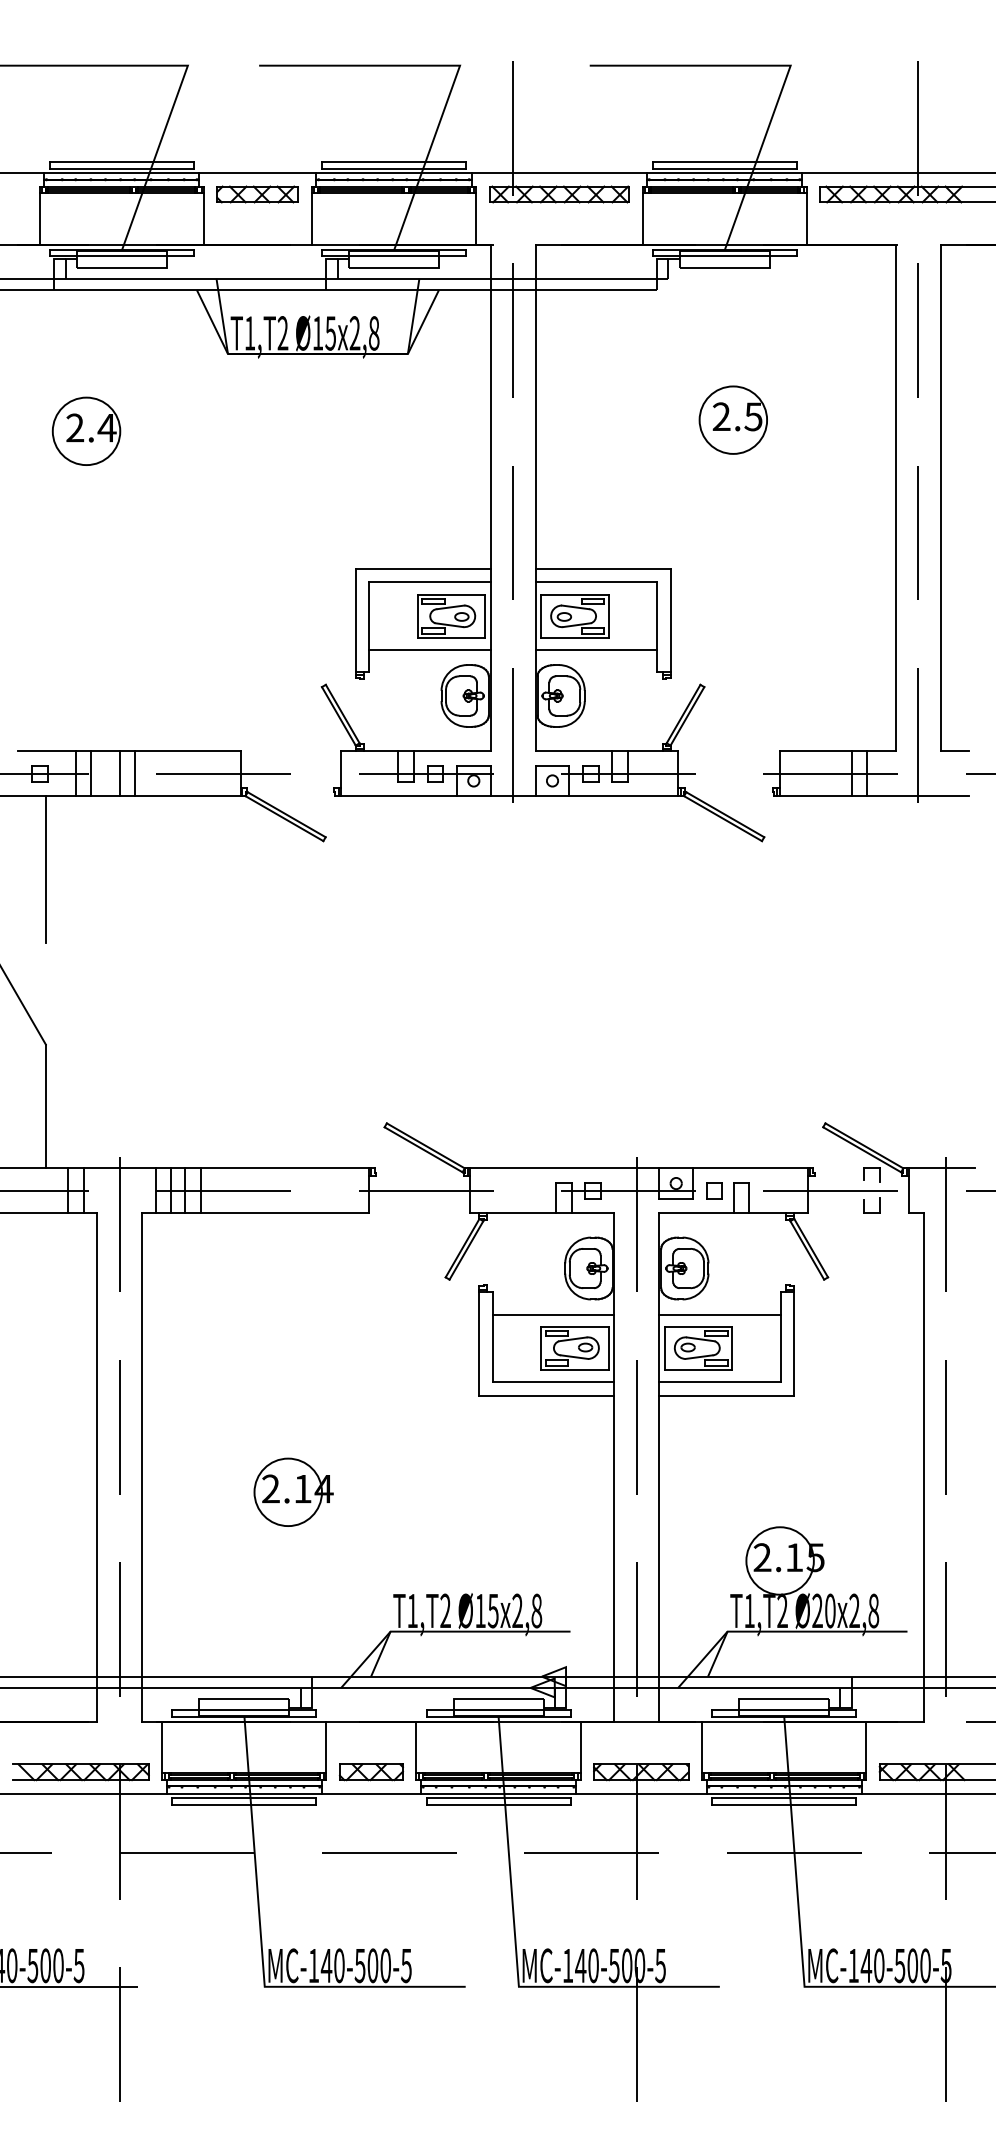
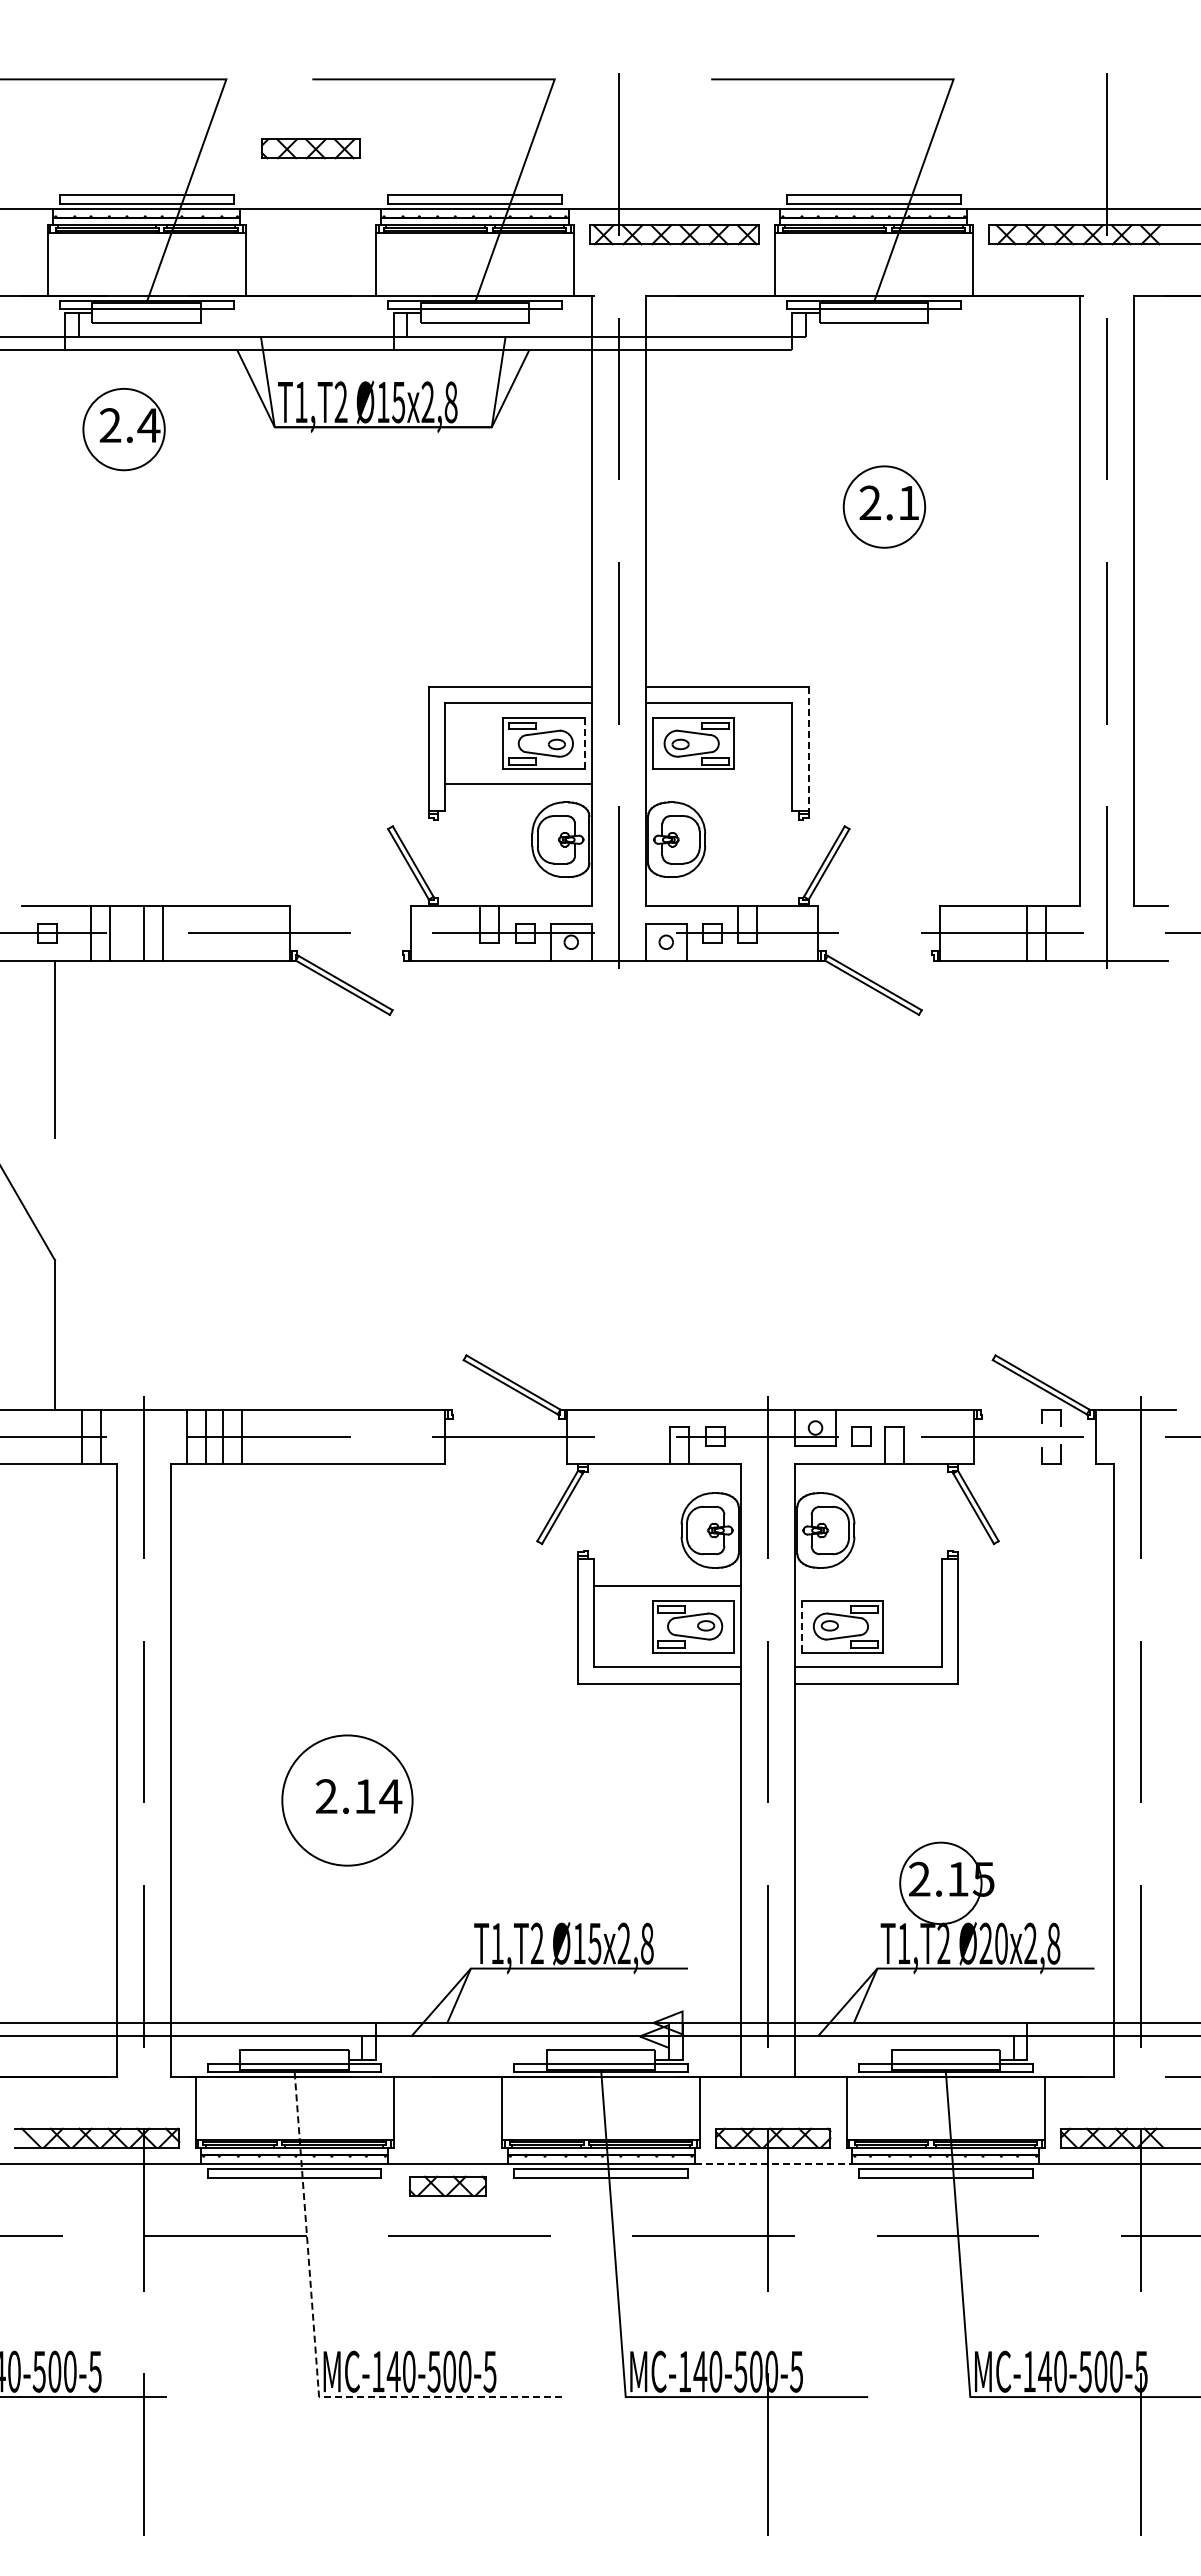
part: (257, 194) -> (310, 148), moved
text: (753, 417) -> (908, 503), 2.5 -> 2.1
part: (86, 431) -> (123, 429), moved
line: (484, 616) -> (584, 743), solid -> dashed
line: (670, 621) -> (808, 749), solid -> dashed
line: (595, 650) -> (718, 784), removed
line: (720, 1314) -> (868, 1586), removed
line: (664, 1348) -> (801, 1626), solid -> dashed
circle: (288, 1492) -> (347, 1800), size x1.6
part: (371, 1771) -> (447, 2185), moved
line: (641, 1794) -> (773, 2164), solid -> dashed
line: (261, 1952) -> (315, 2355), solid -> dashed

